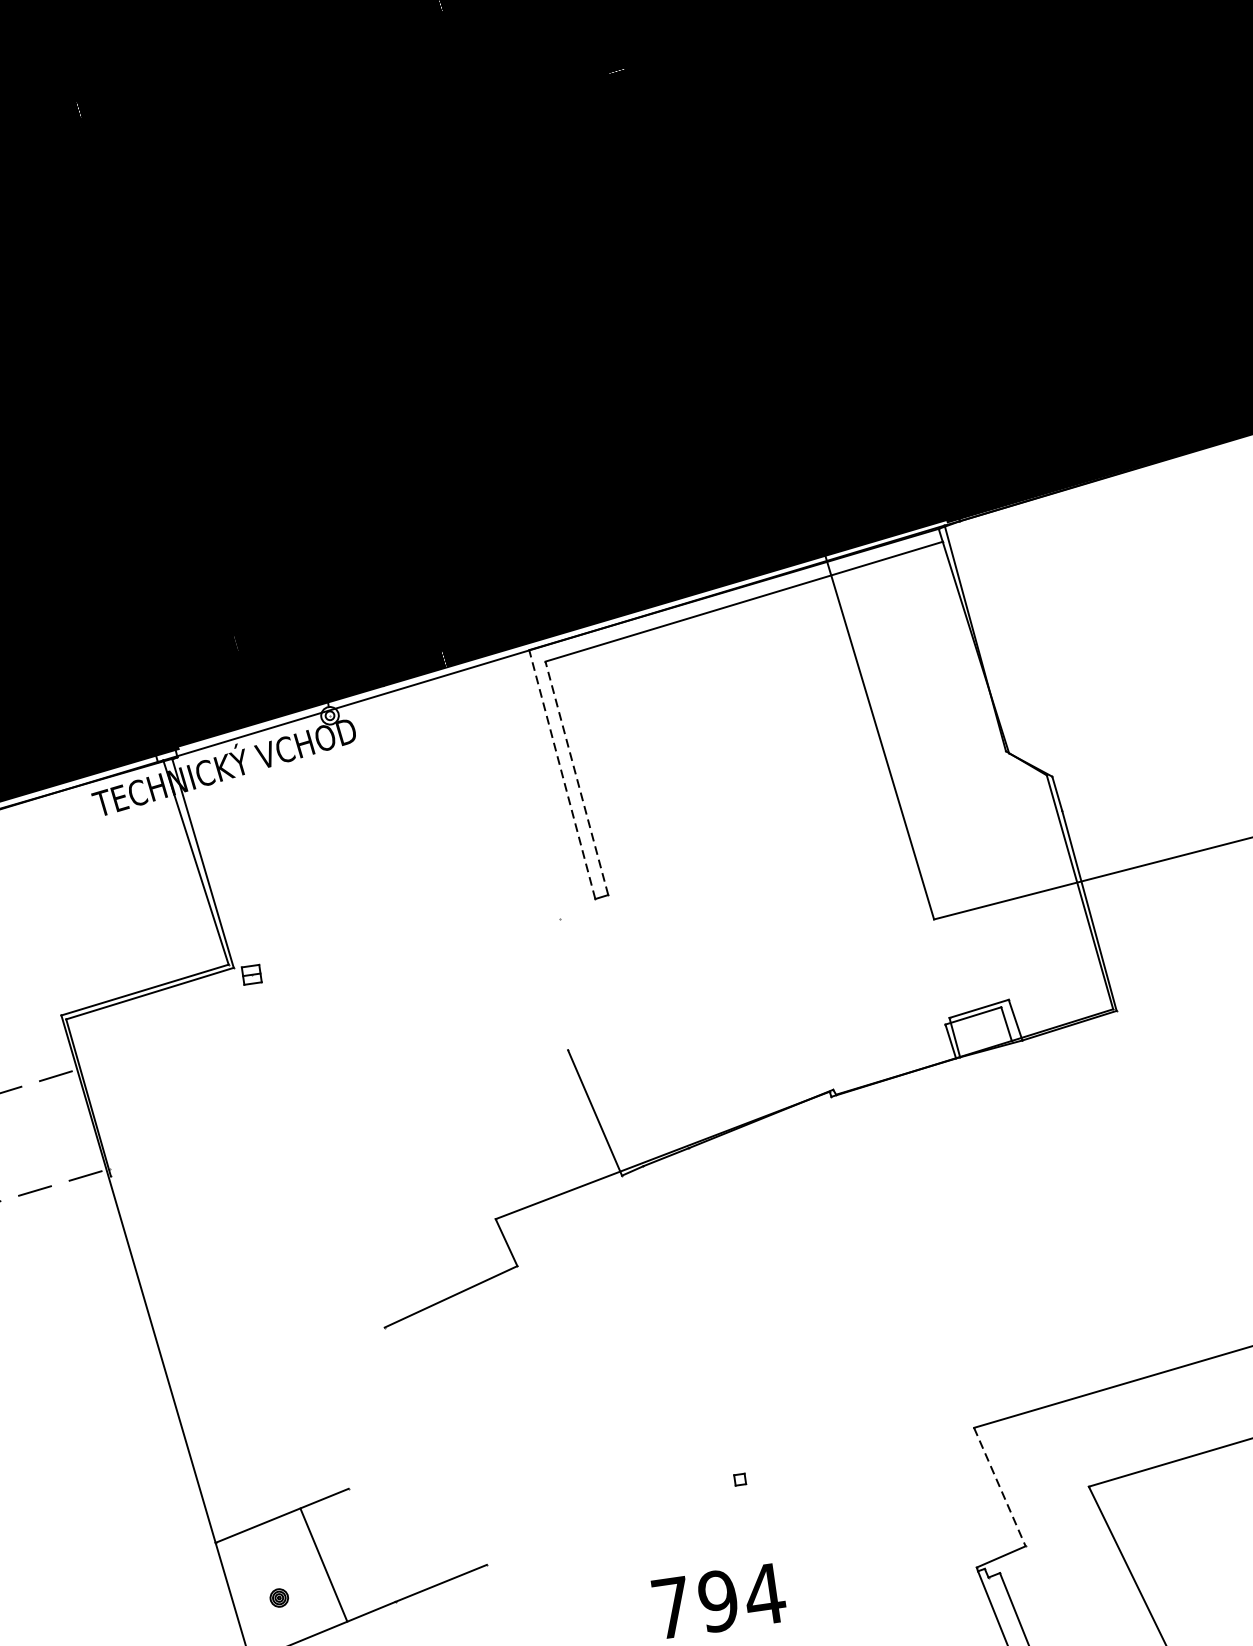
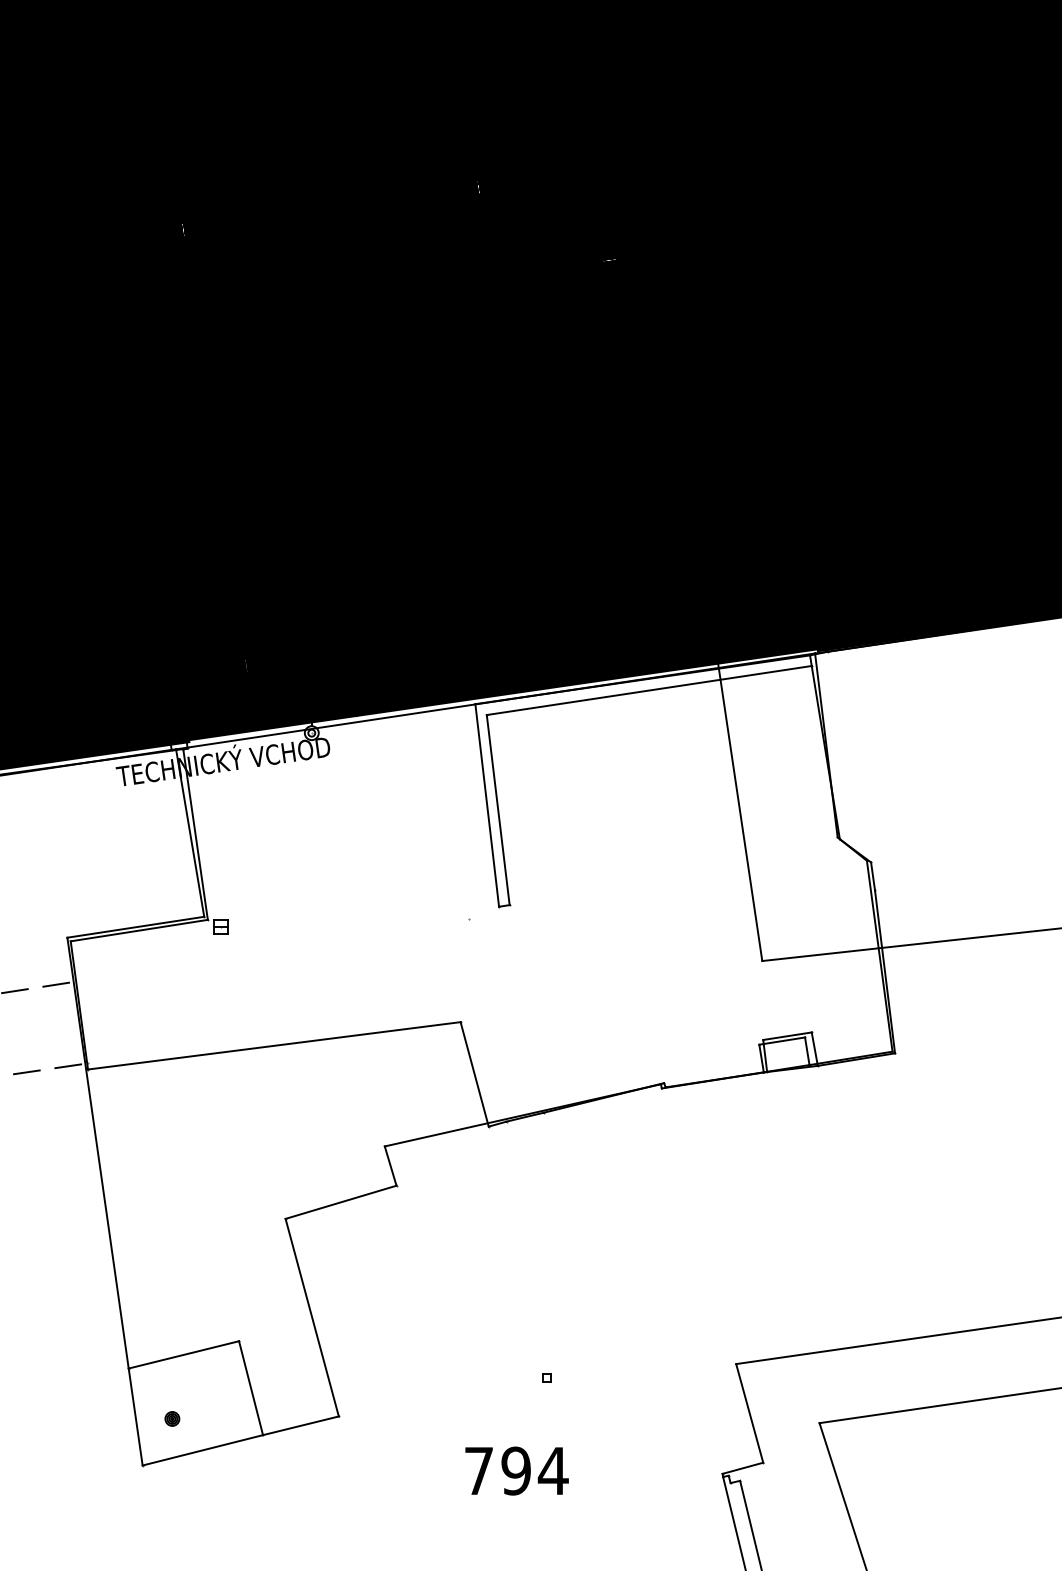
line: (562, 774) -> (487, 805), dashed -> solid
line: (577, 778) -> (498, 810), dashed -> solid
line: (339, 1112) -> (274, 1045), added
line: (434, 1446) -> (311, 1317), added
line: (999, 1487) -> (749, 1413), dashed -> solid
line: (324, 1565) -> (251, 1388), moved

